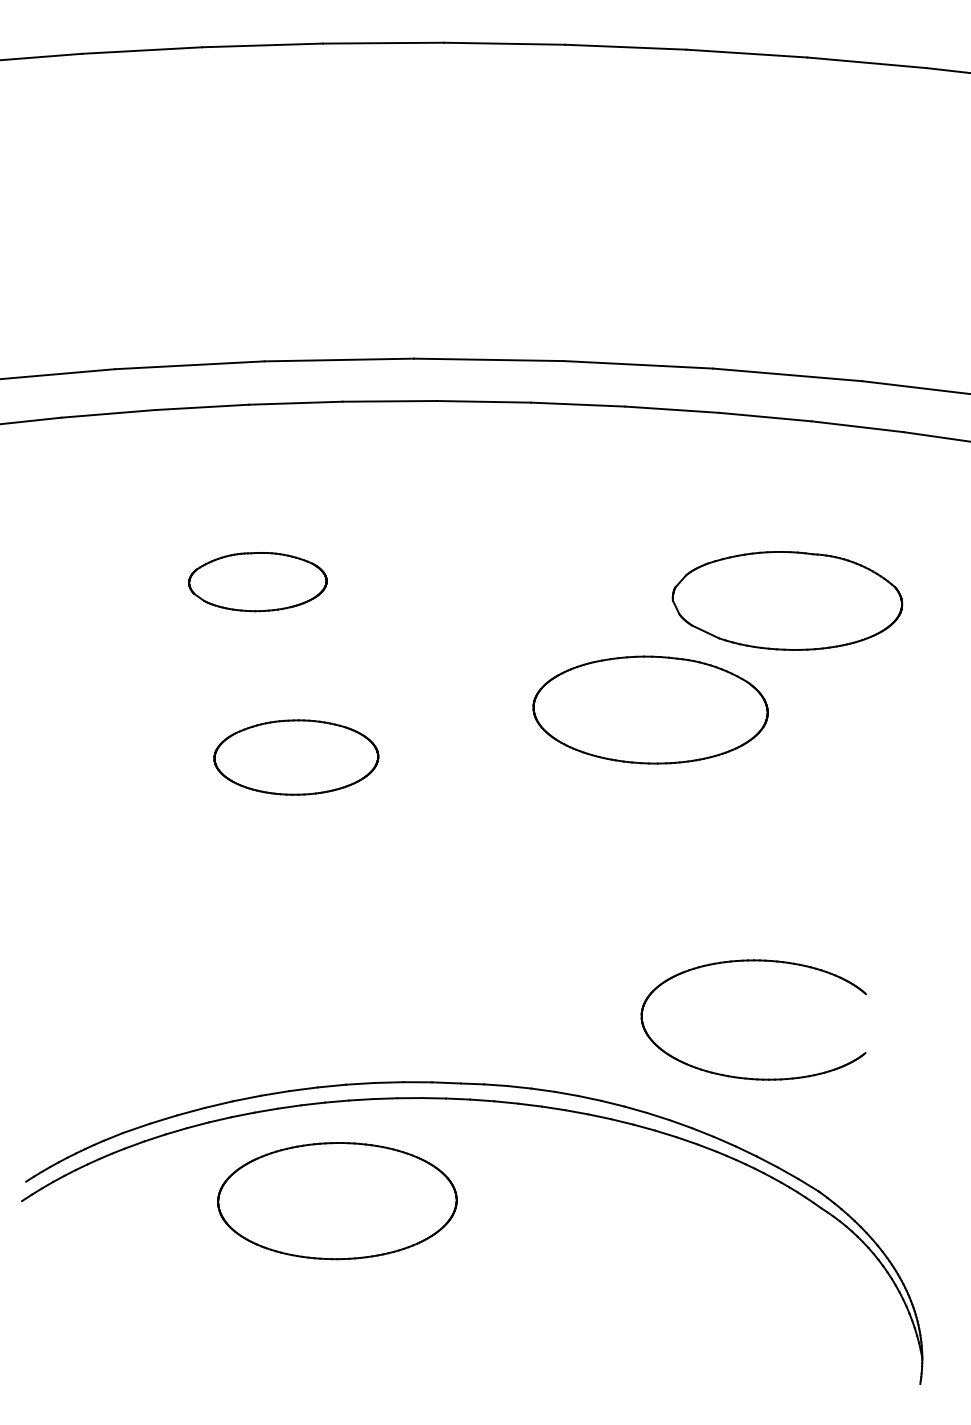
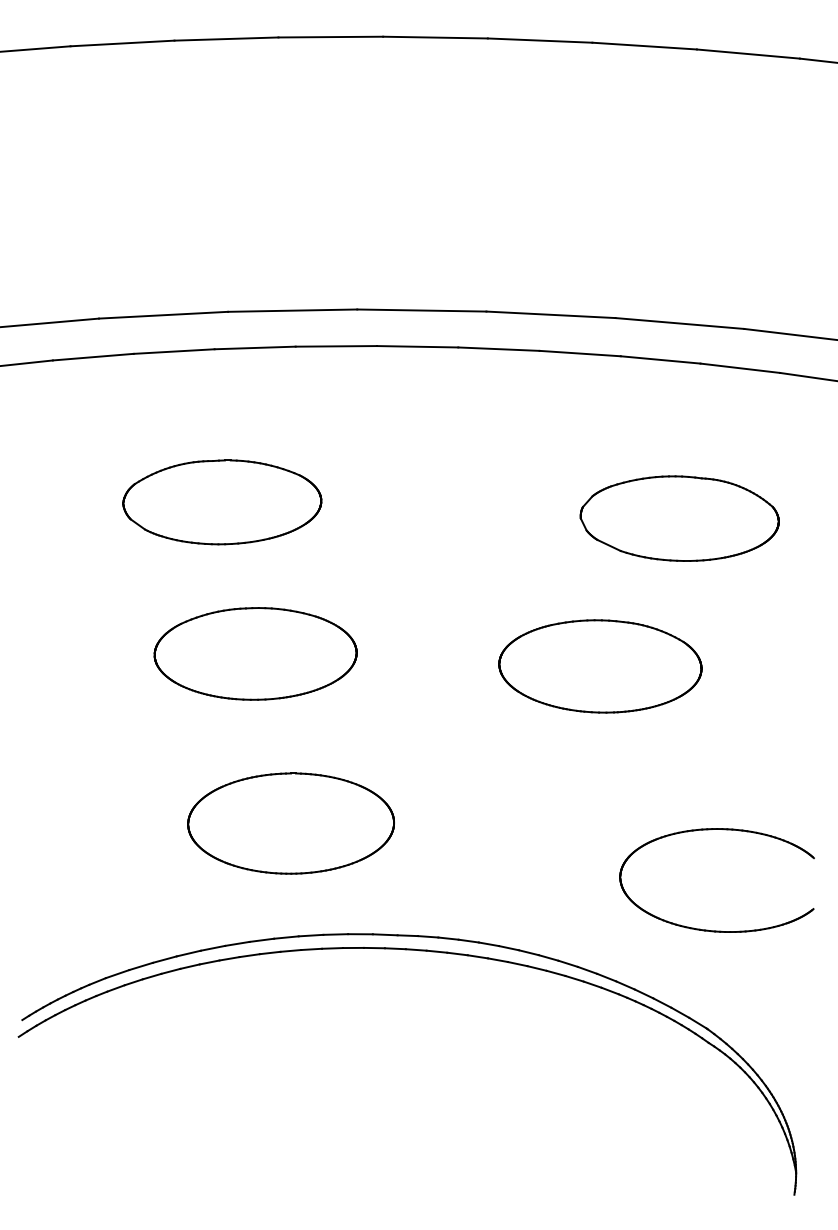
part: (257, 581) -> (222, 501), size x1.67
part: (650, 709) -> (600, 665), moved
part: (296, 757) -> (255, 653), size x1.43
part: (753, 961) -> (716, 829), moved
part: (337, 1201) -> (291, 823), moved

